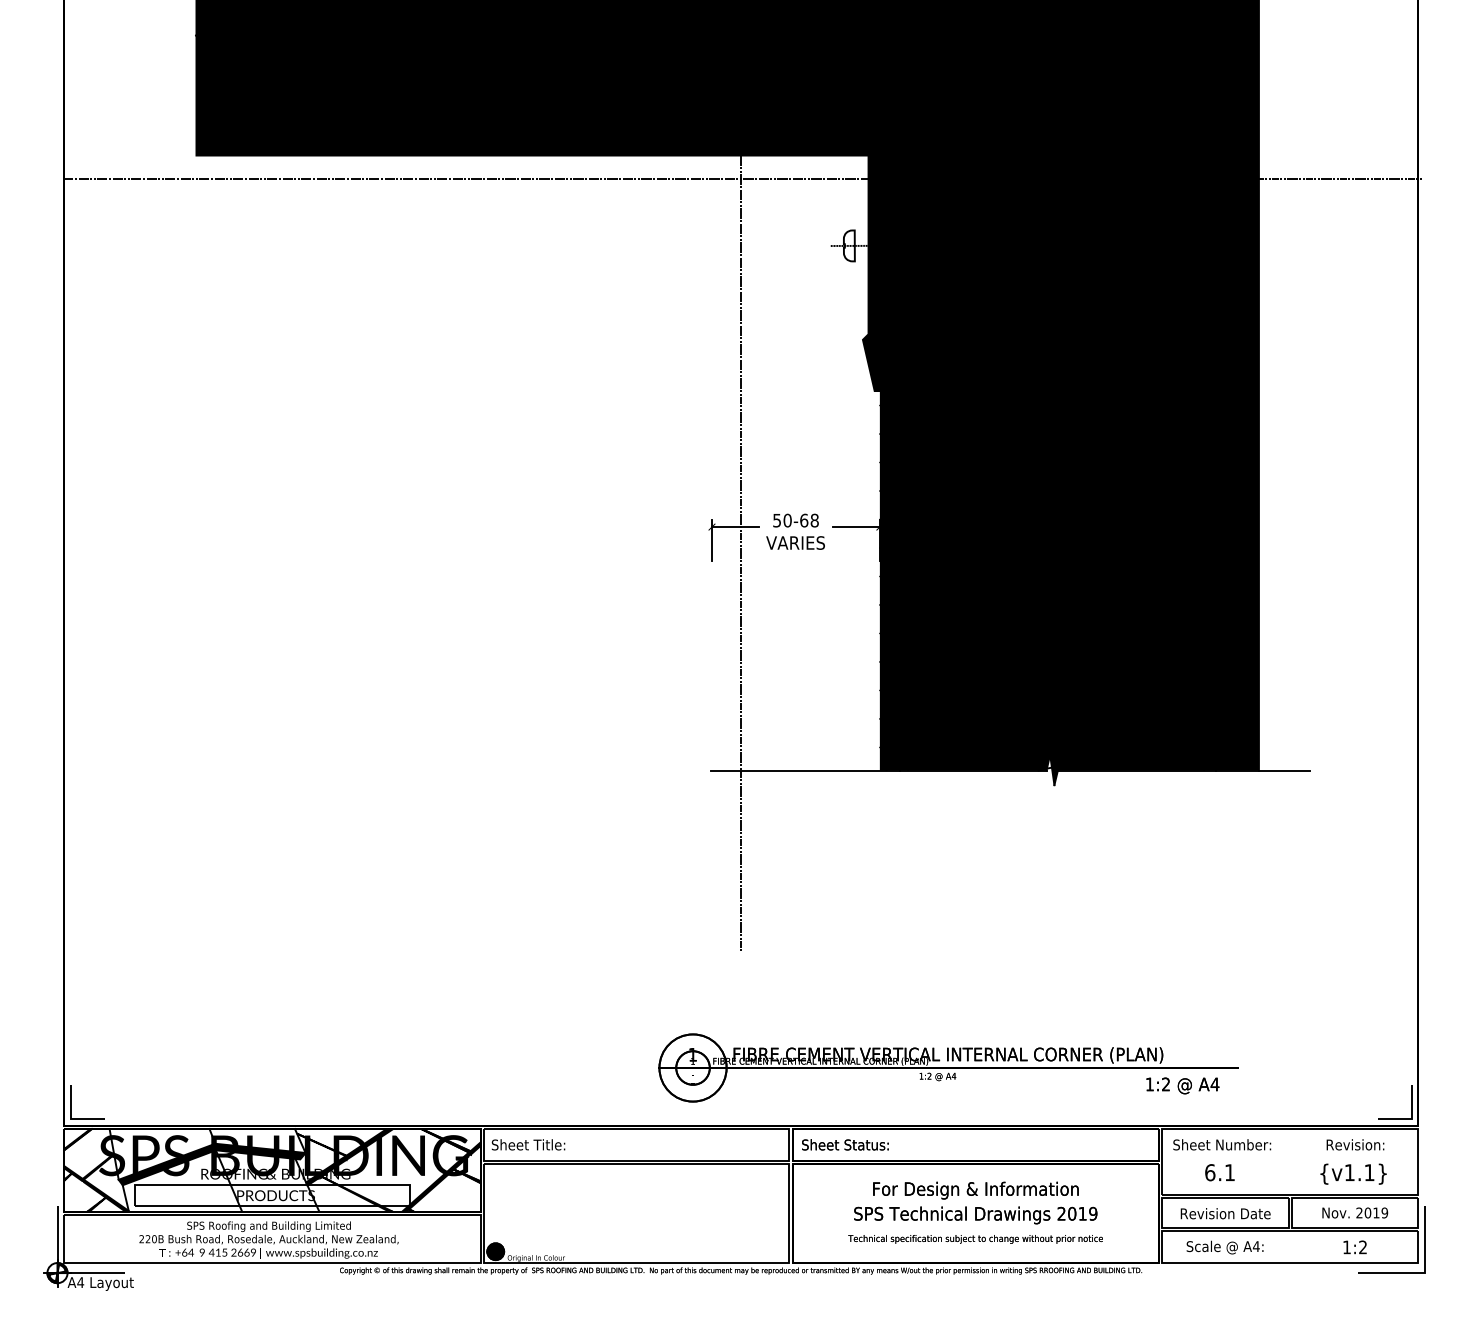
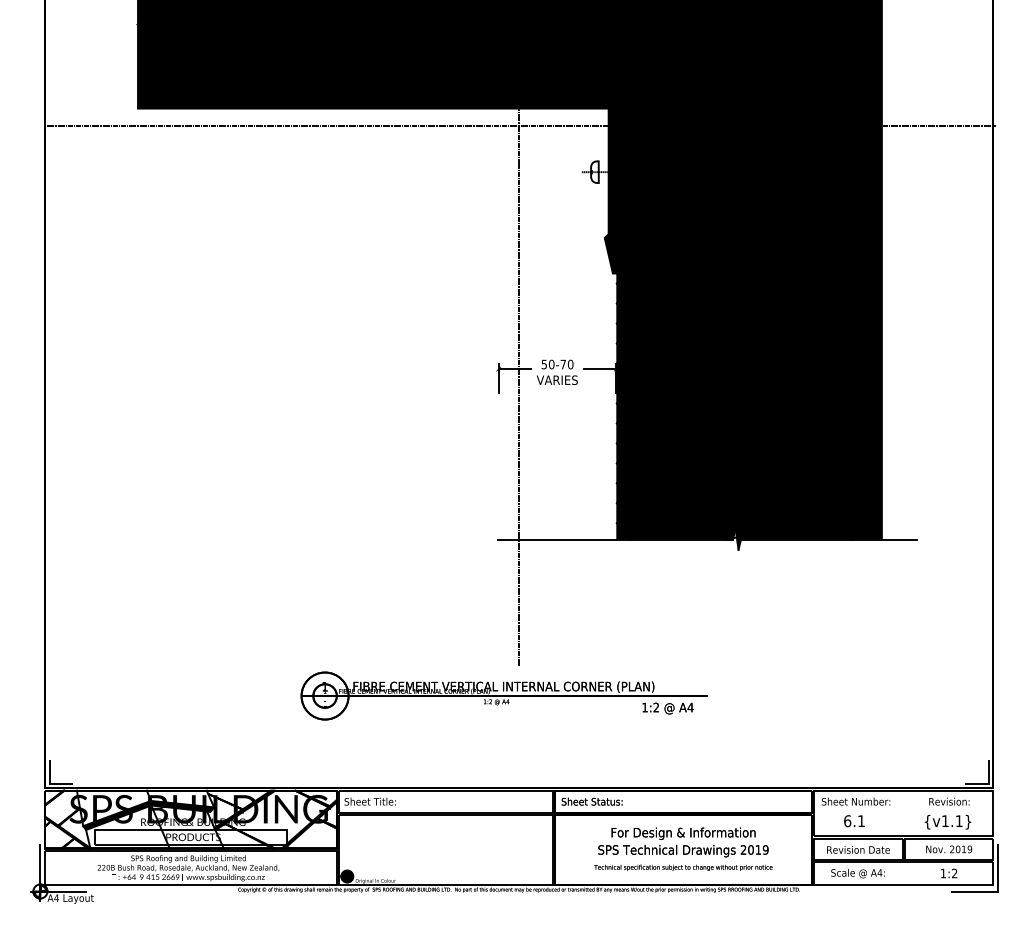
text: (809, 520) -> (567, 364), 50-68 -> 50-70
part: (948, 1067) -> (503, 695), moved

